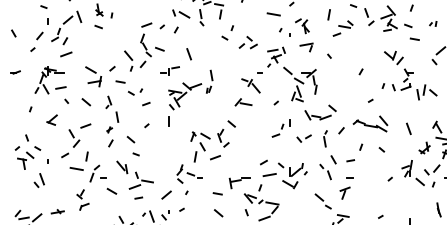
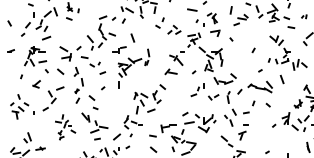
line: (407, 128) -> (281, 79), moved
part: (39, 180) -> (27, 137), moved
part: (93, 181) -> (65, 127), size x0.6

